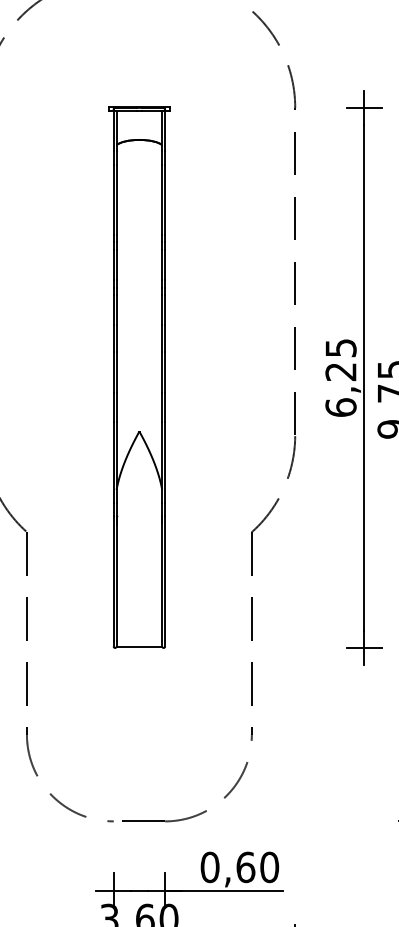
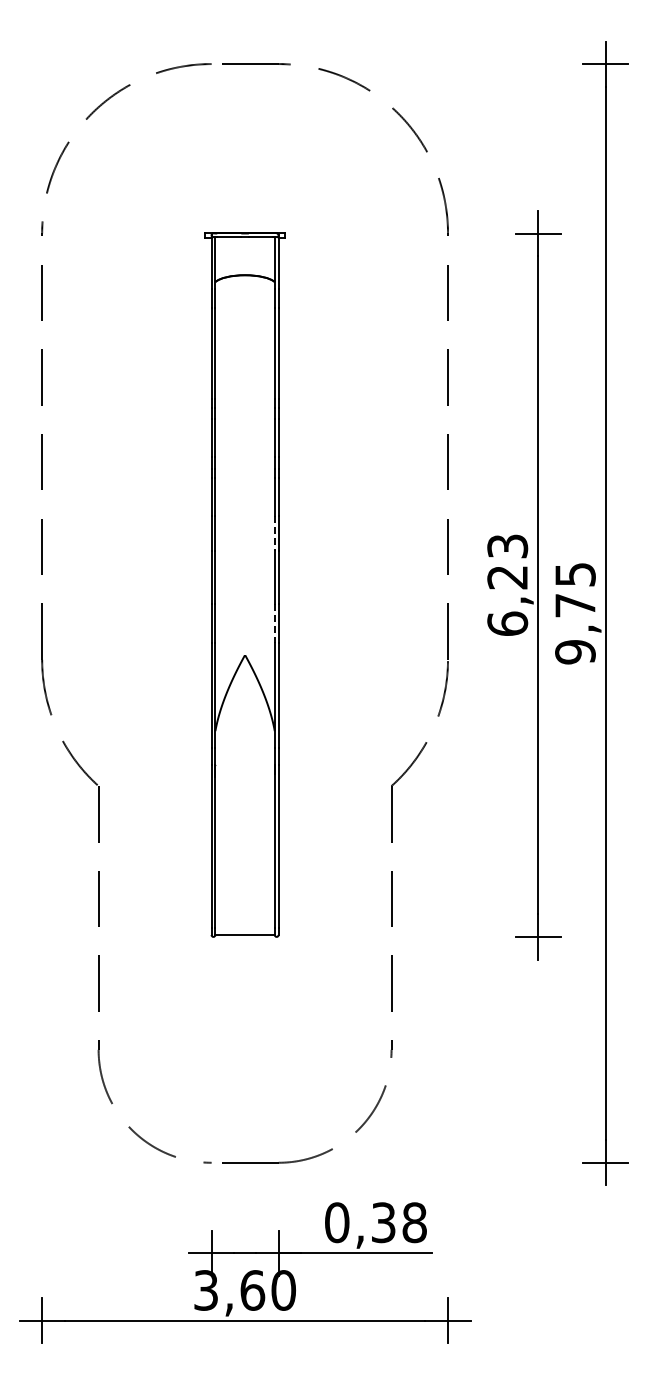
line: (161, 338) -> (274, 533), solid -> dashed
text: (340, 347) -> (507, 545), 6,25 -> 6,23
line: (161, 407) -> (274, 623), solid -> dashed
text: (257, 867) -> (398, 1222), 0,60 -> 0,38

